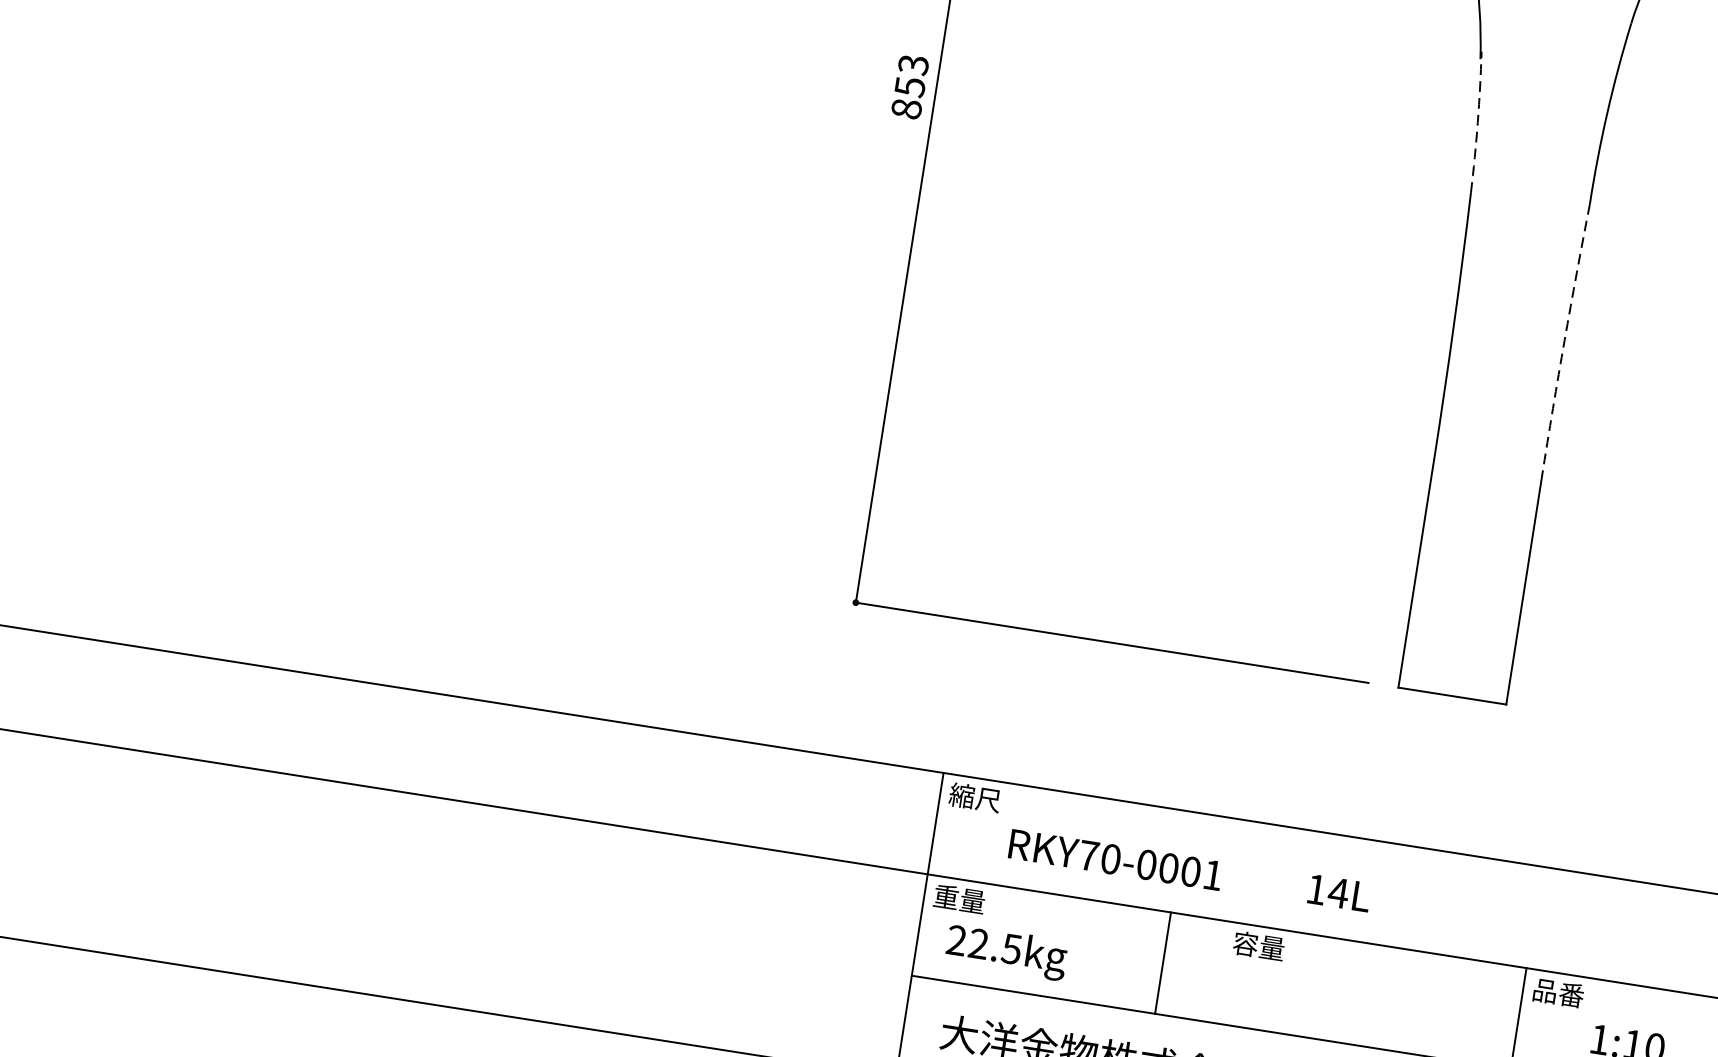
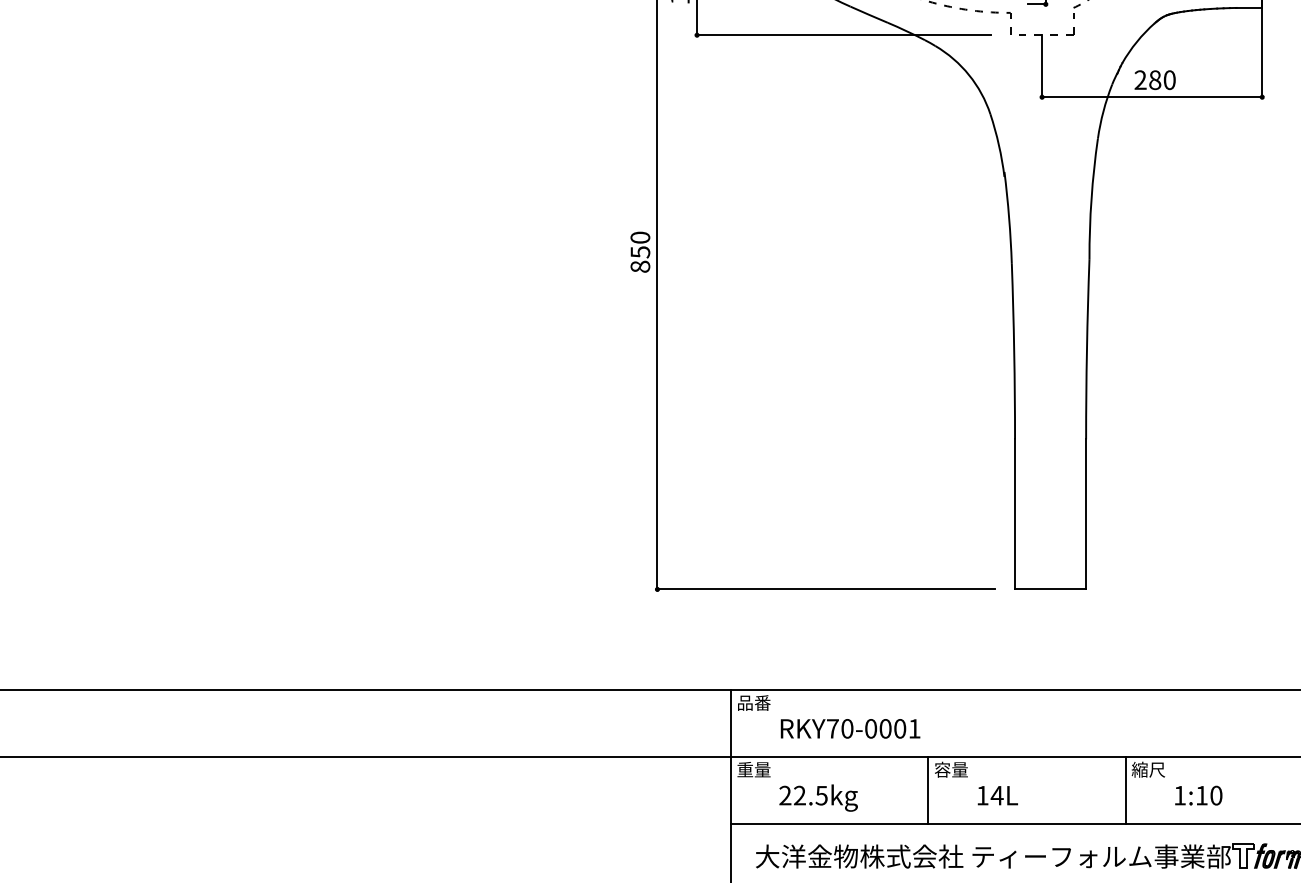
text: (913, 64) -> (640, 237), 853 -> 850
arc: (1478, 121) -> (1009, 217), dashed -> solid
arc: (1563, 340) -> (1086, 349), dashed -> solid
text: (974, 796) -> (753, 702), 縮尺 -> 品番
text: (1339, 892) -> (997, 795), moved
text: (1006, 951) -> (818, 797), moved
line: (1163, 961) -> (928, 789), moved
text: (1558, 992) -> (1148, 769), 品番 -> 縮尺

